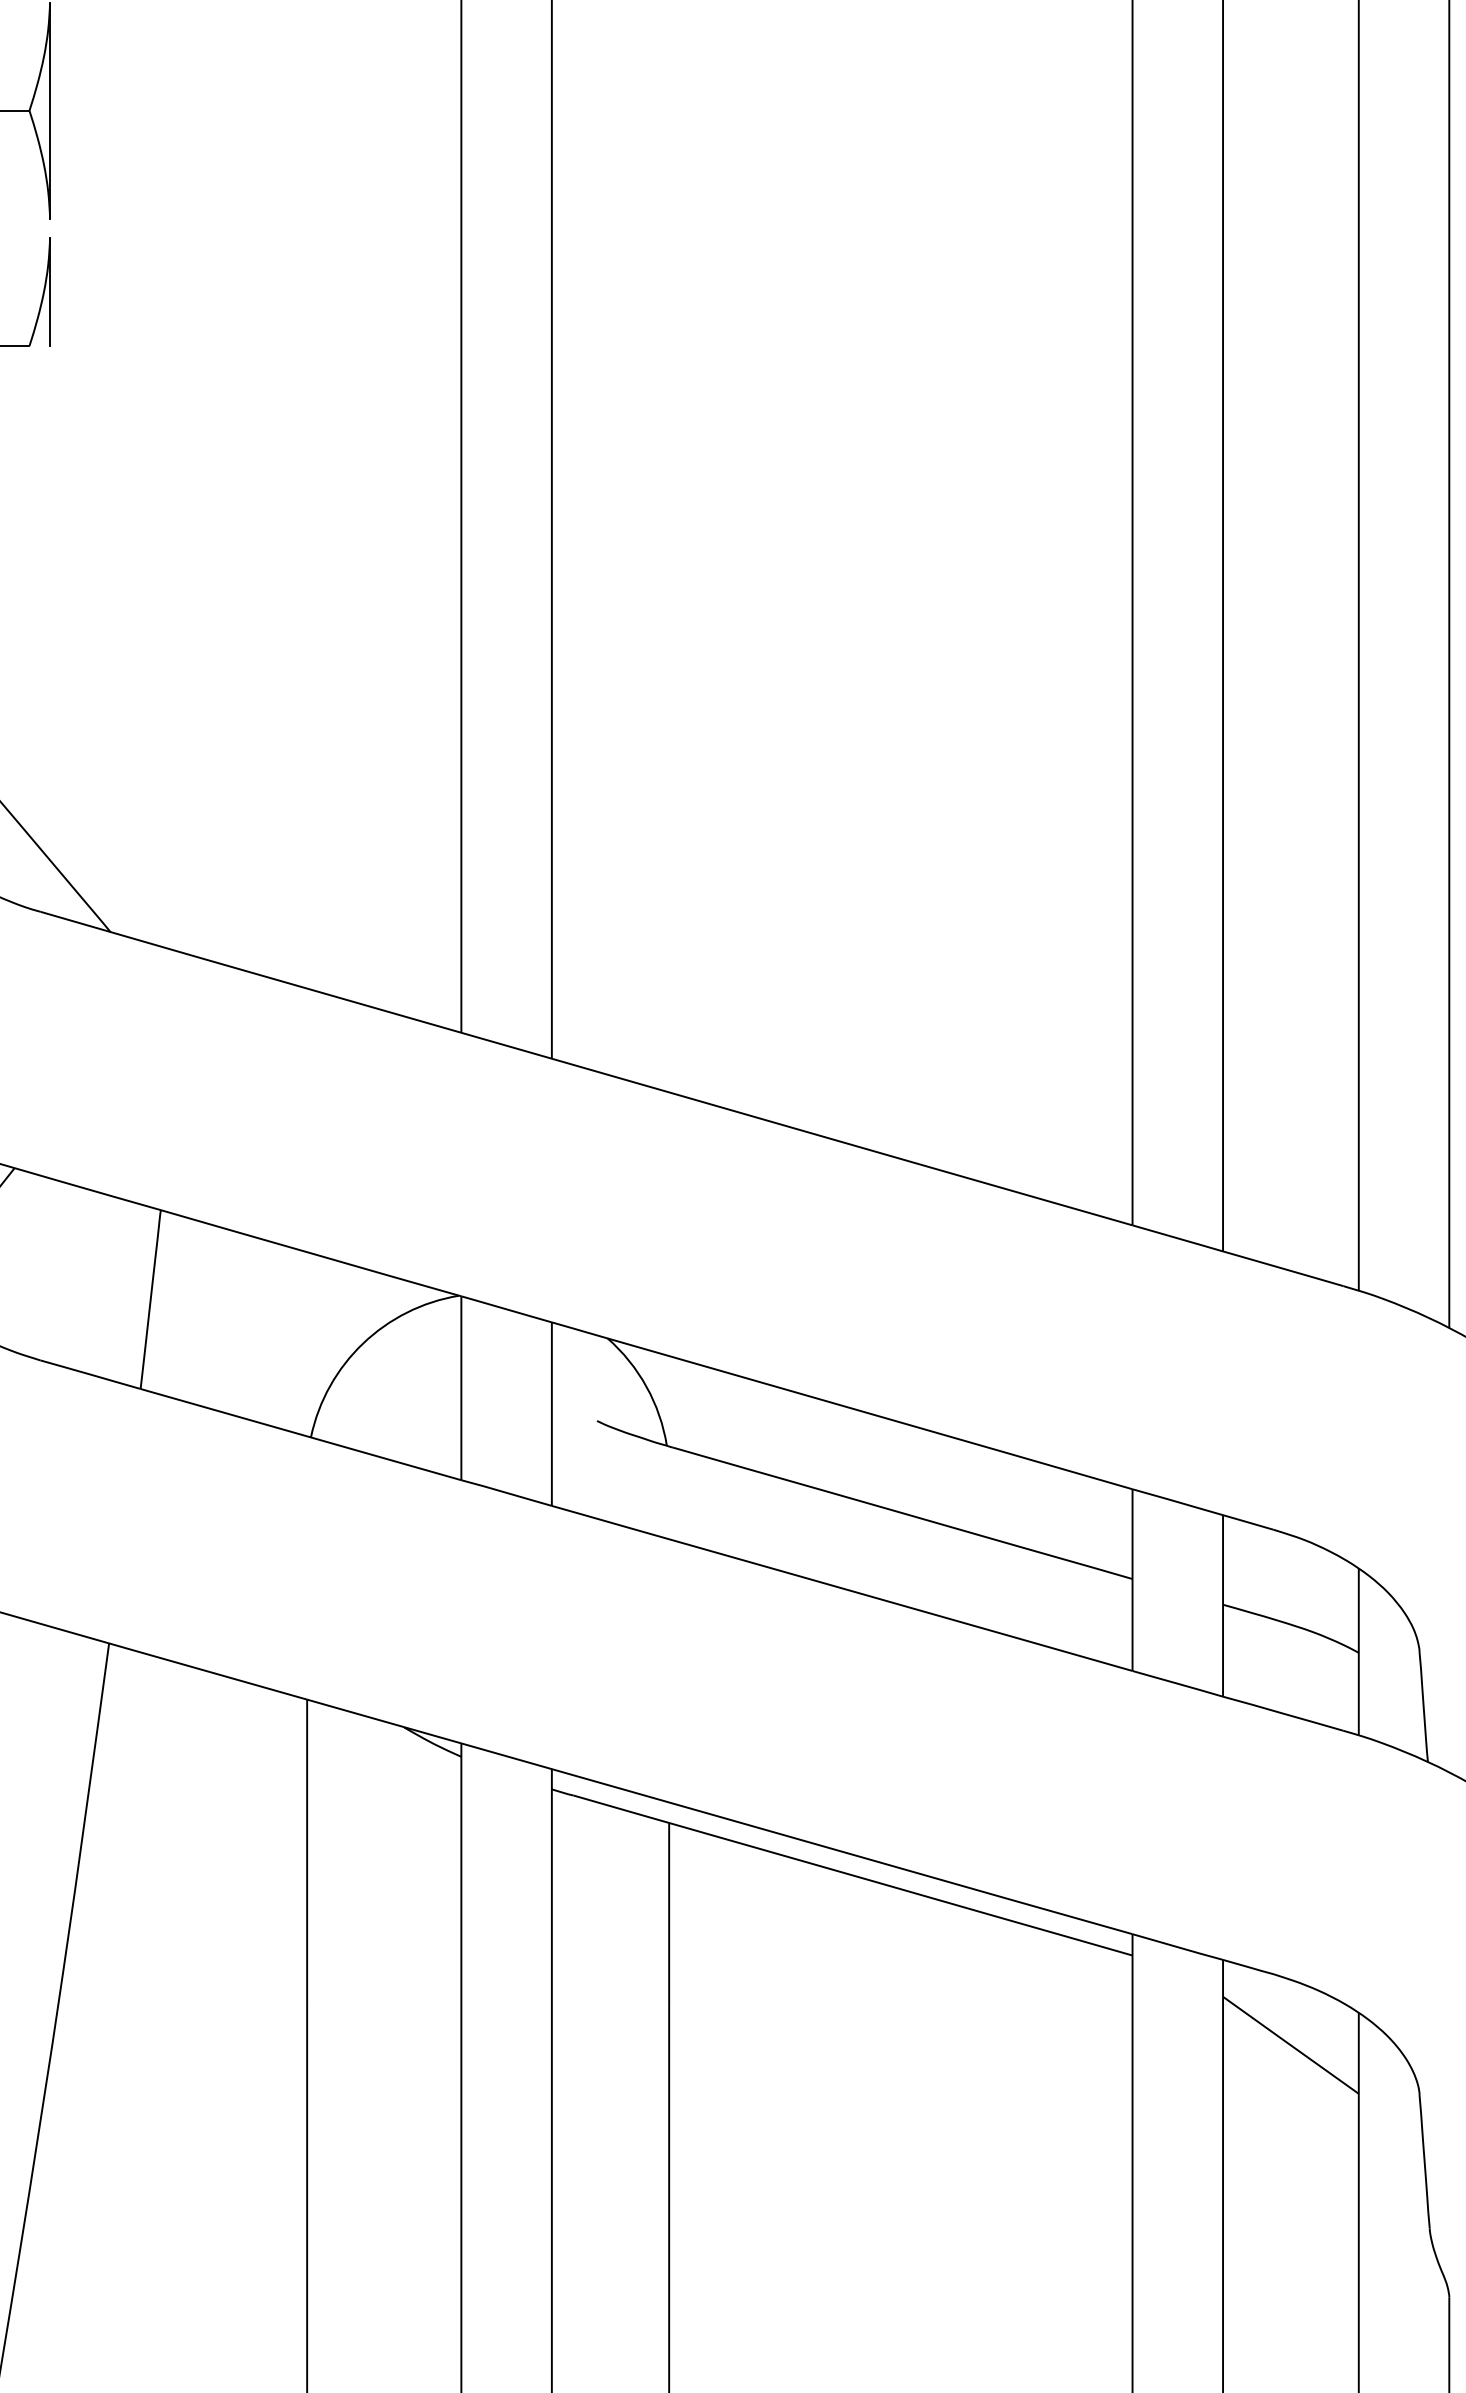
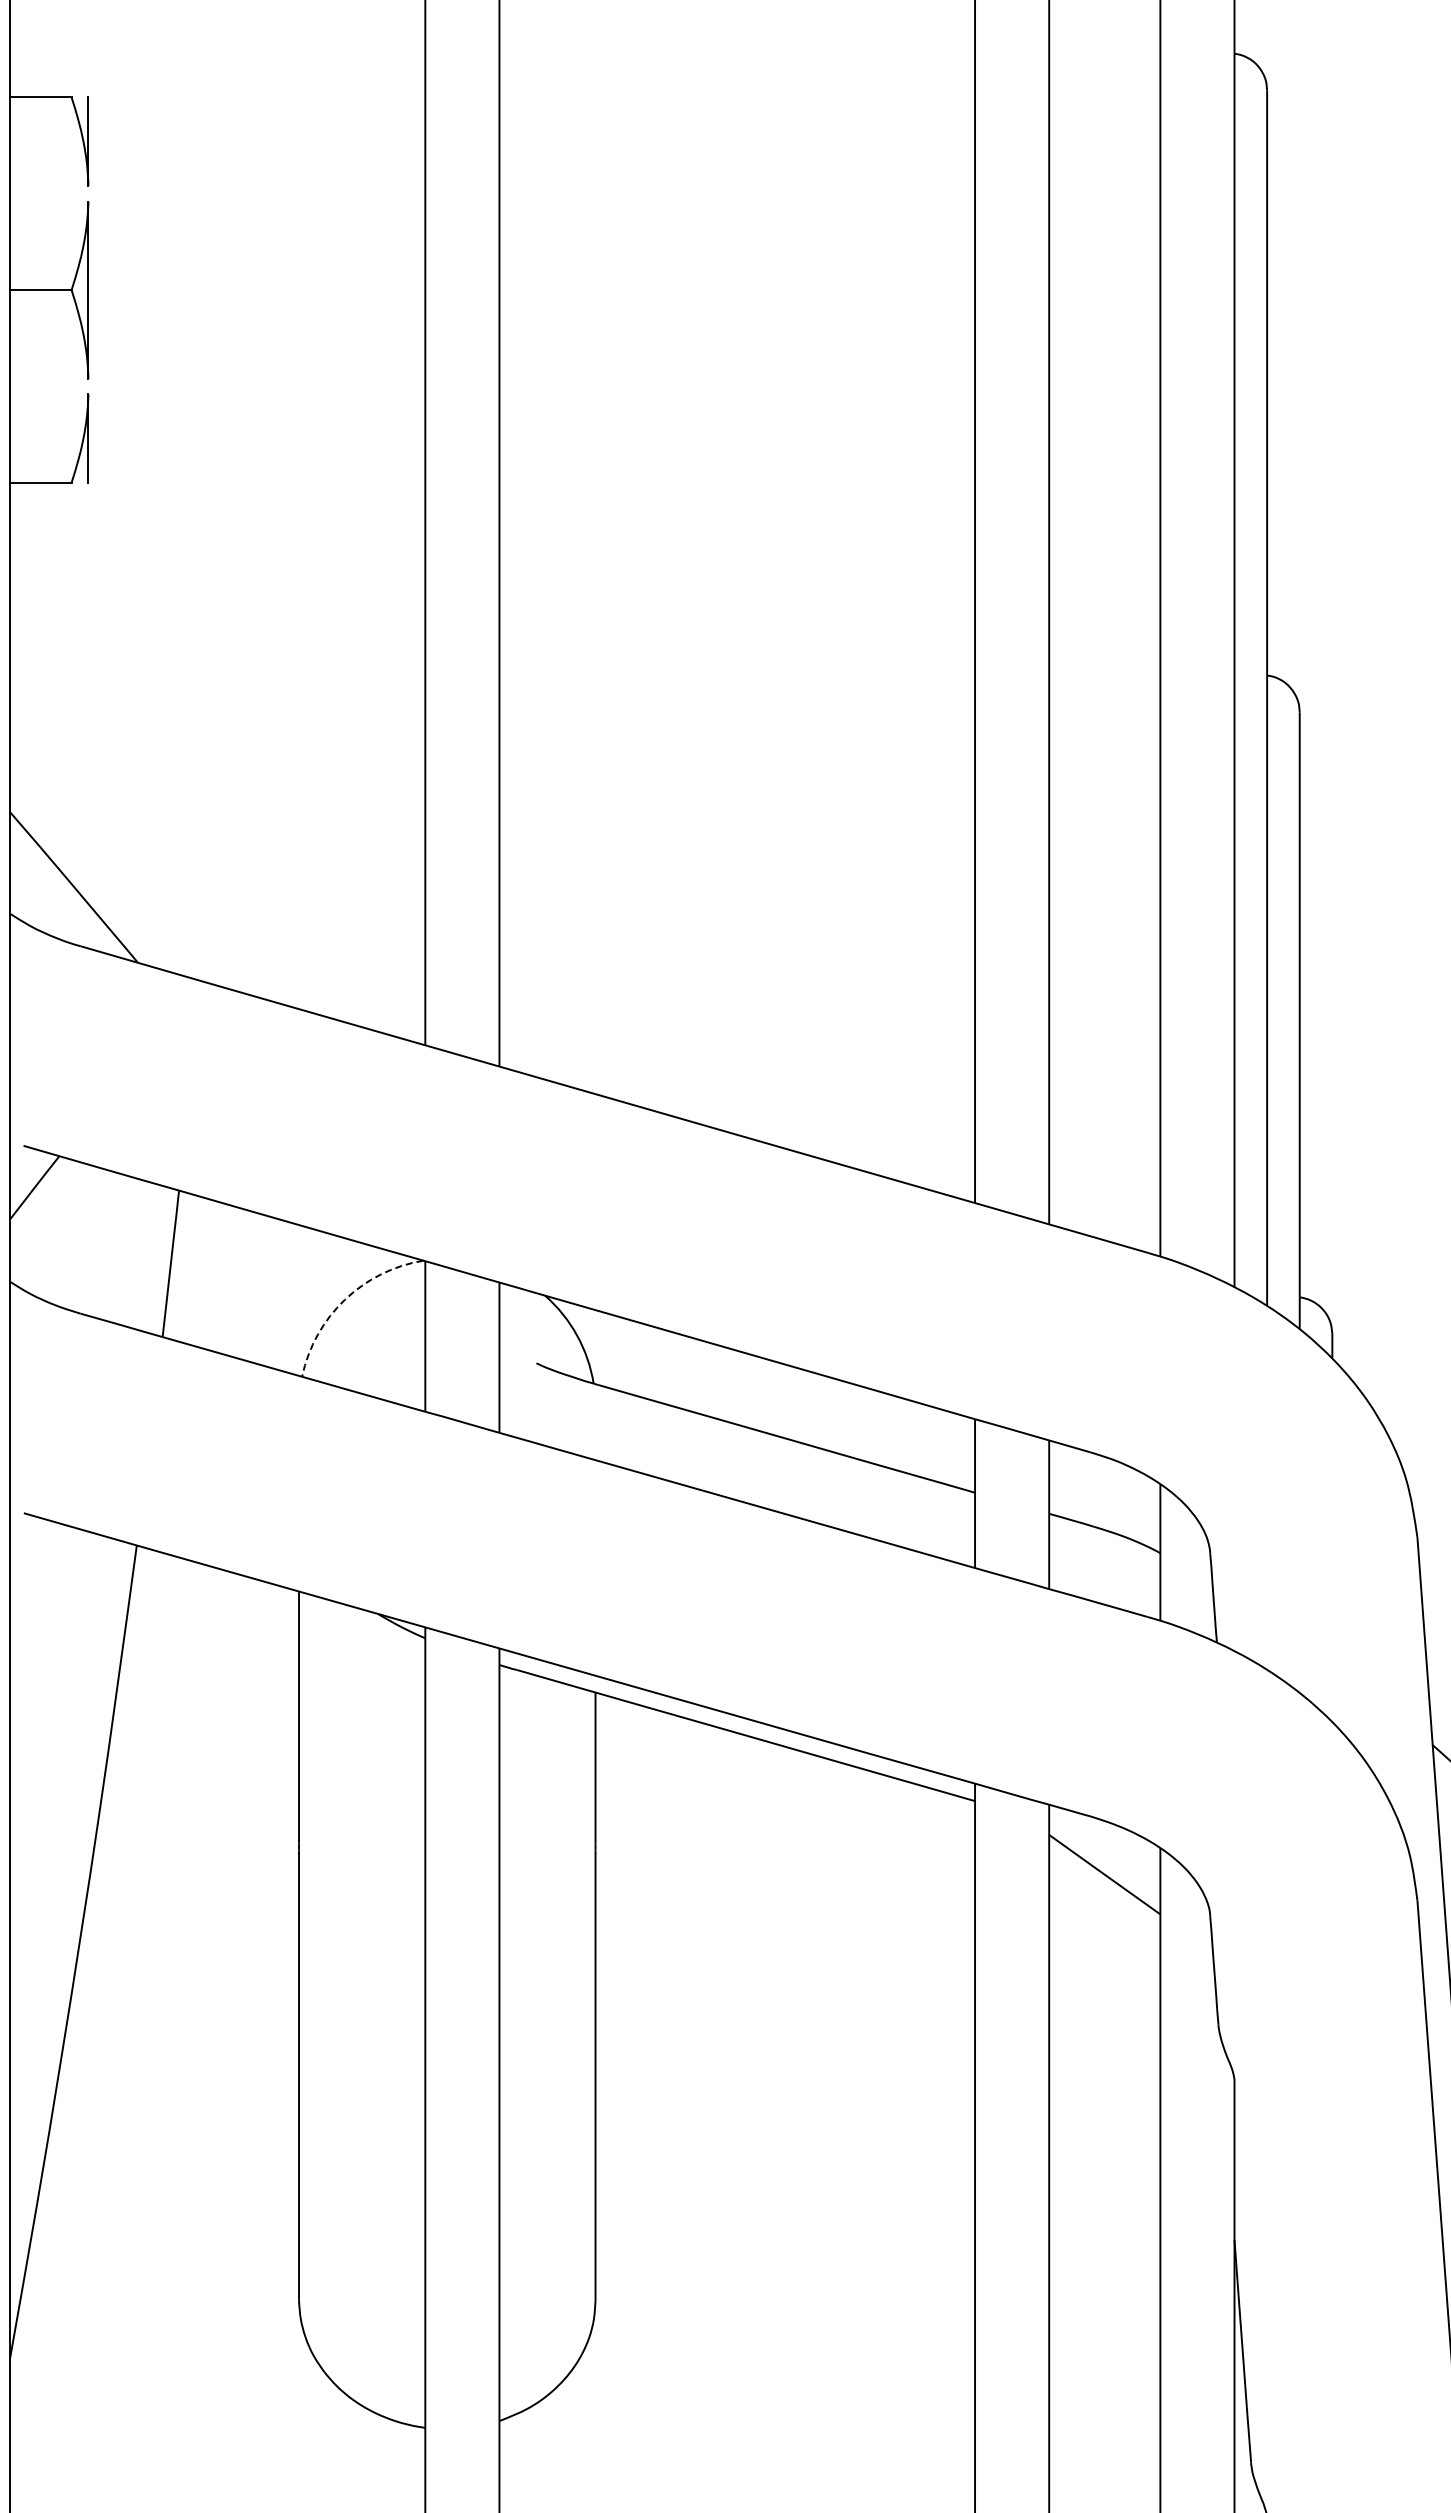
arc: (362, 1343) -> (344, 1299), solid -> dashed

